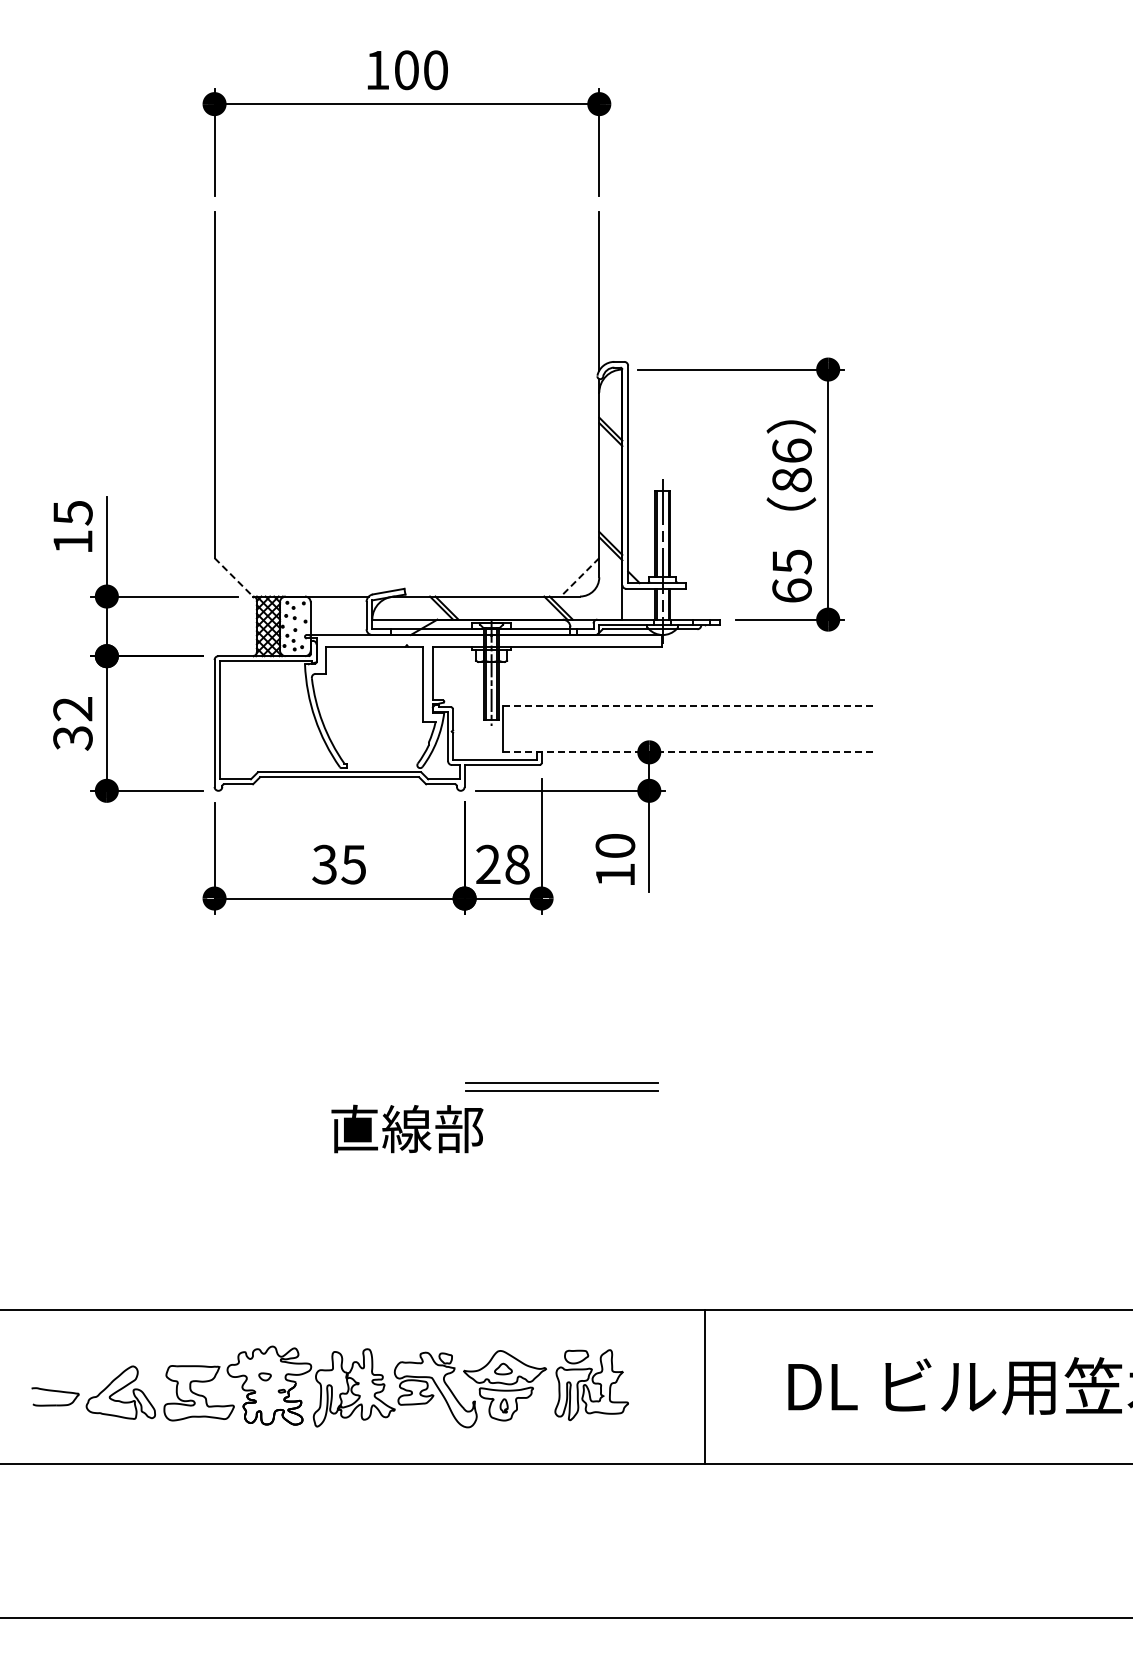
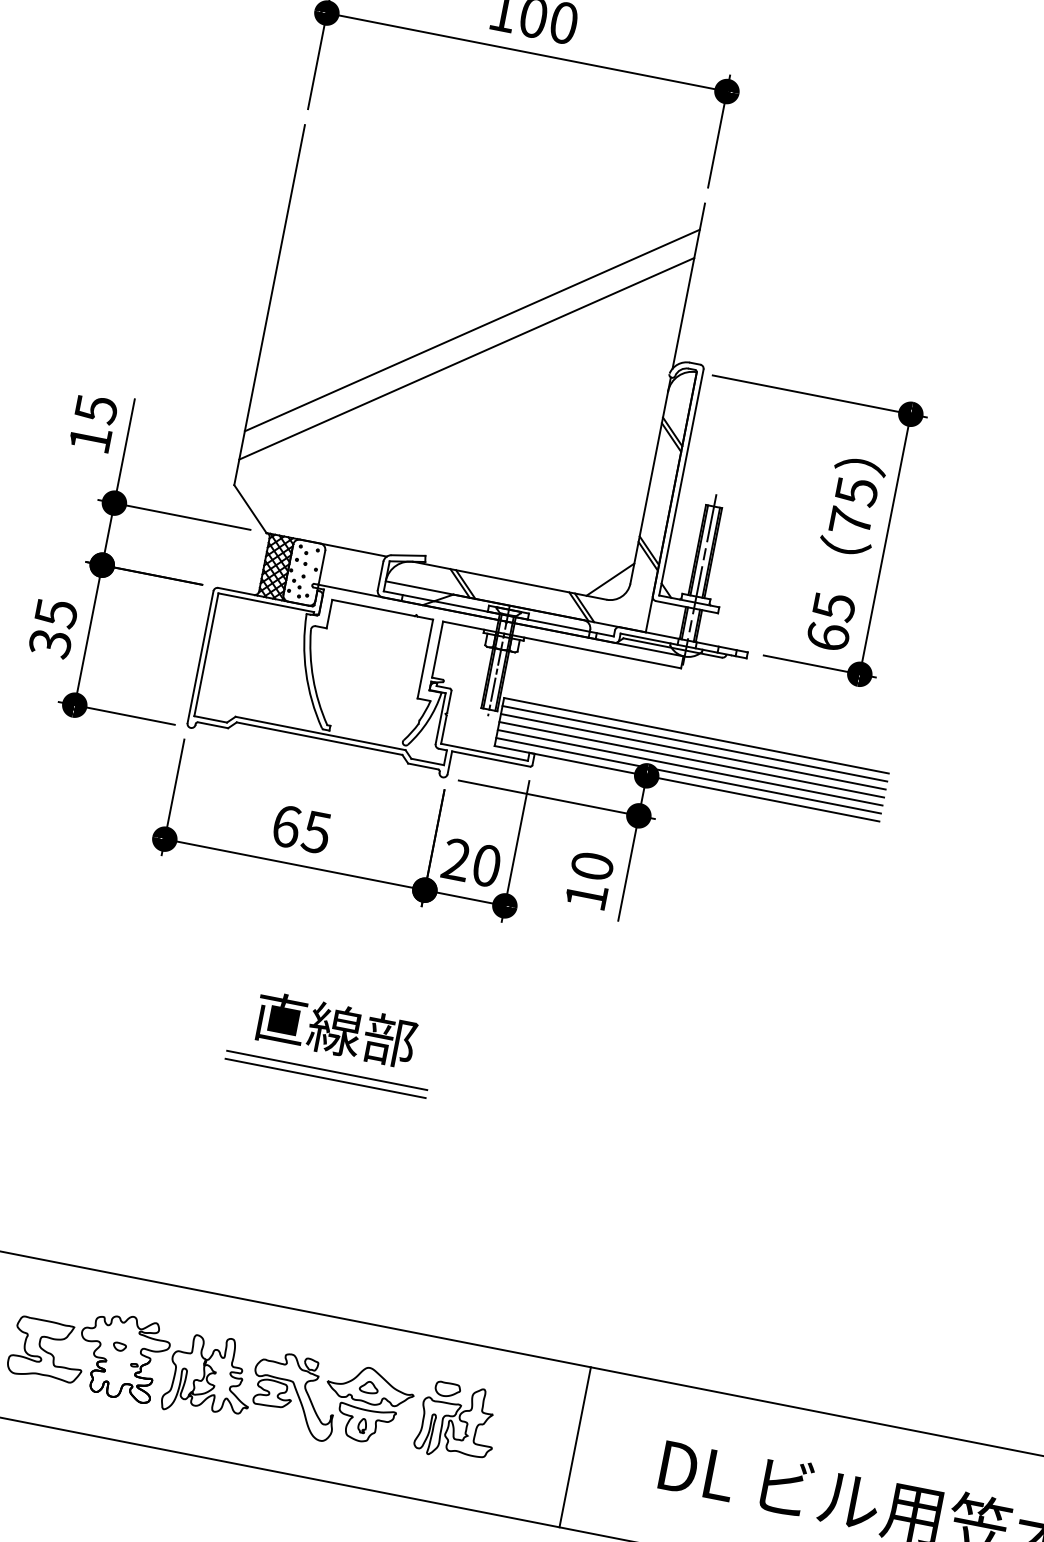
line: (406, 371) -> (471, 330), added
line: (406, 398) -> (466, 358), added
text: (791, 465) -> (853, 506), 86 -> 75
line: (234, 577) -> (251, 509), dashed -> solid
line: (579, 577) -> (609, 579), dashed -> solid
line: (688, 706) -> (696, 736), dashed -> solid
text: (72, 709) -> (55, 613), 32 -> 35
line: (688, 713) -> (695, 743), added
line: (688, 721) -> (693, 751), added
line: (688, 729) -> (692, 760), added
line: (688, 736) -> (690, 767), added
line: (688, 744) -> (689, 775), added
line: (688, 752) -> (687, 783), dashed -> solid
text: (324, 864) -> (286, 826), 35 -> 65
text: (517, 864) -> (486, 865), 28 -> 20
part: (561, 1086) -> (326, 1073), moved
text: (407, 1128) -> (335, 1029), moved

